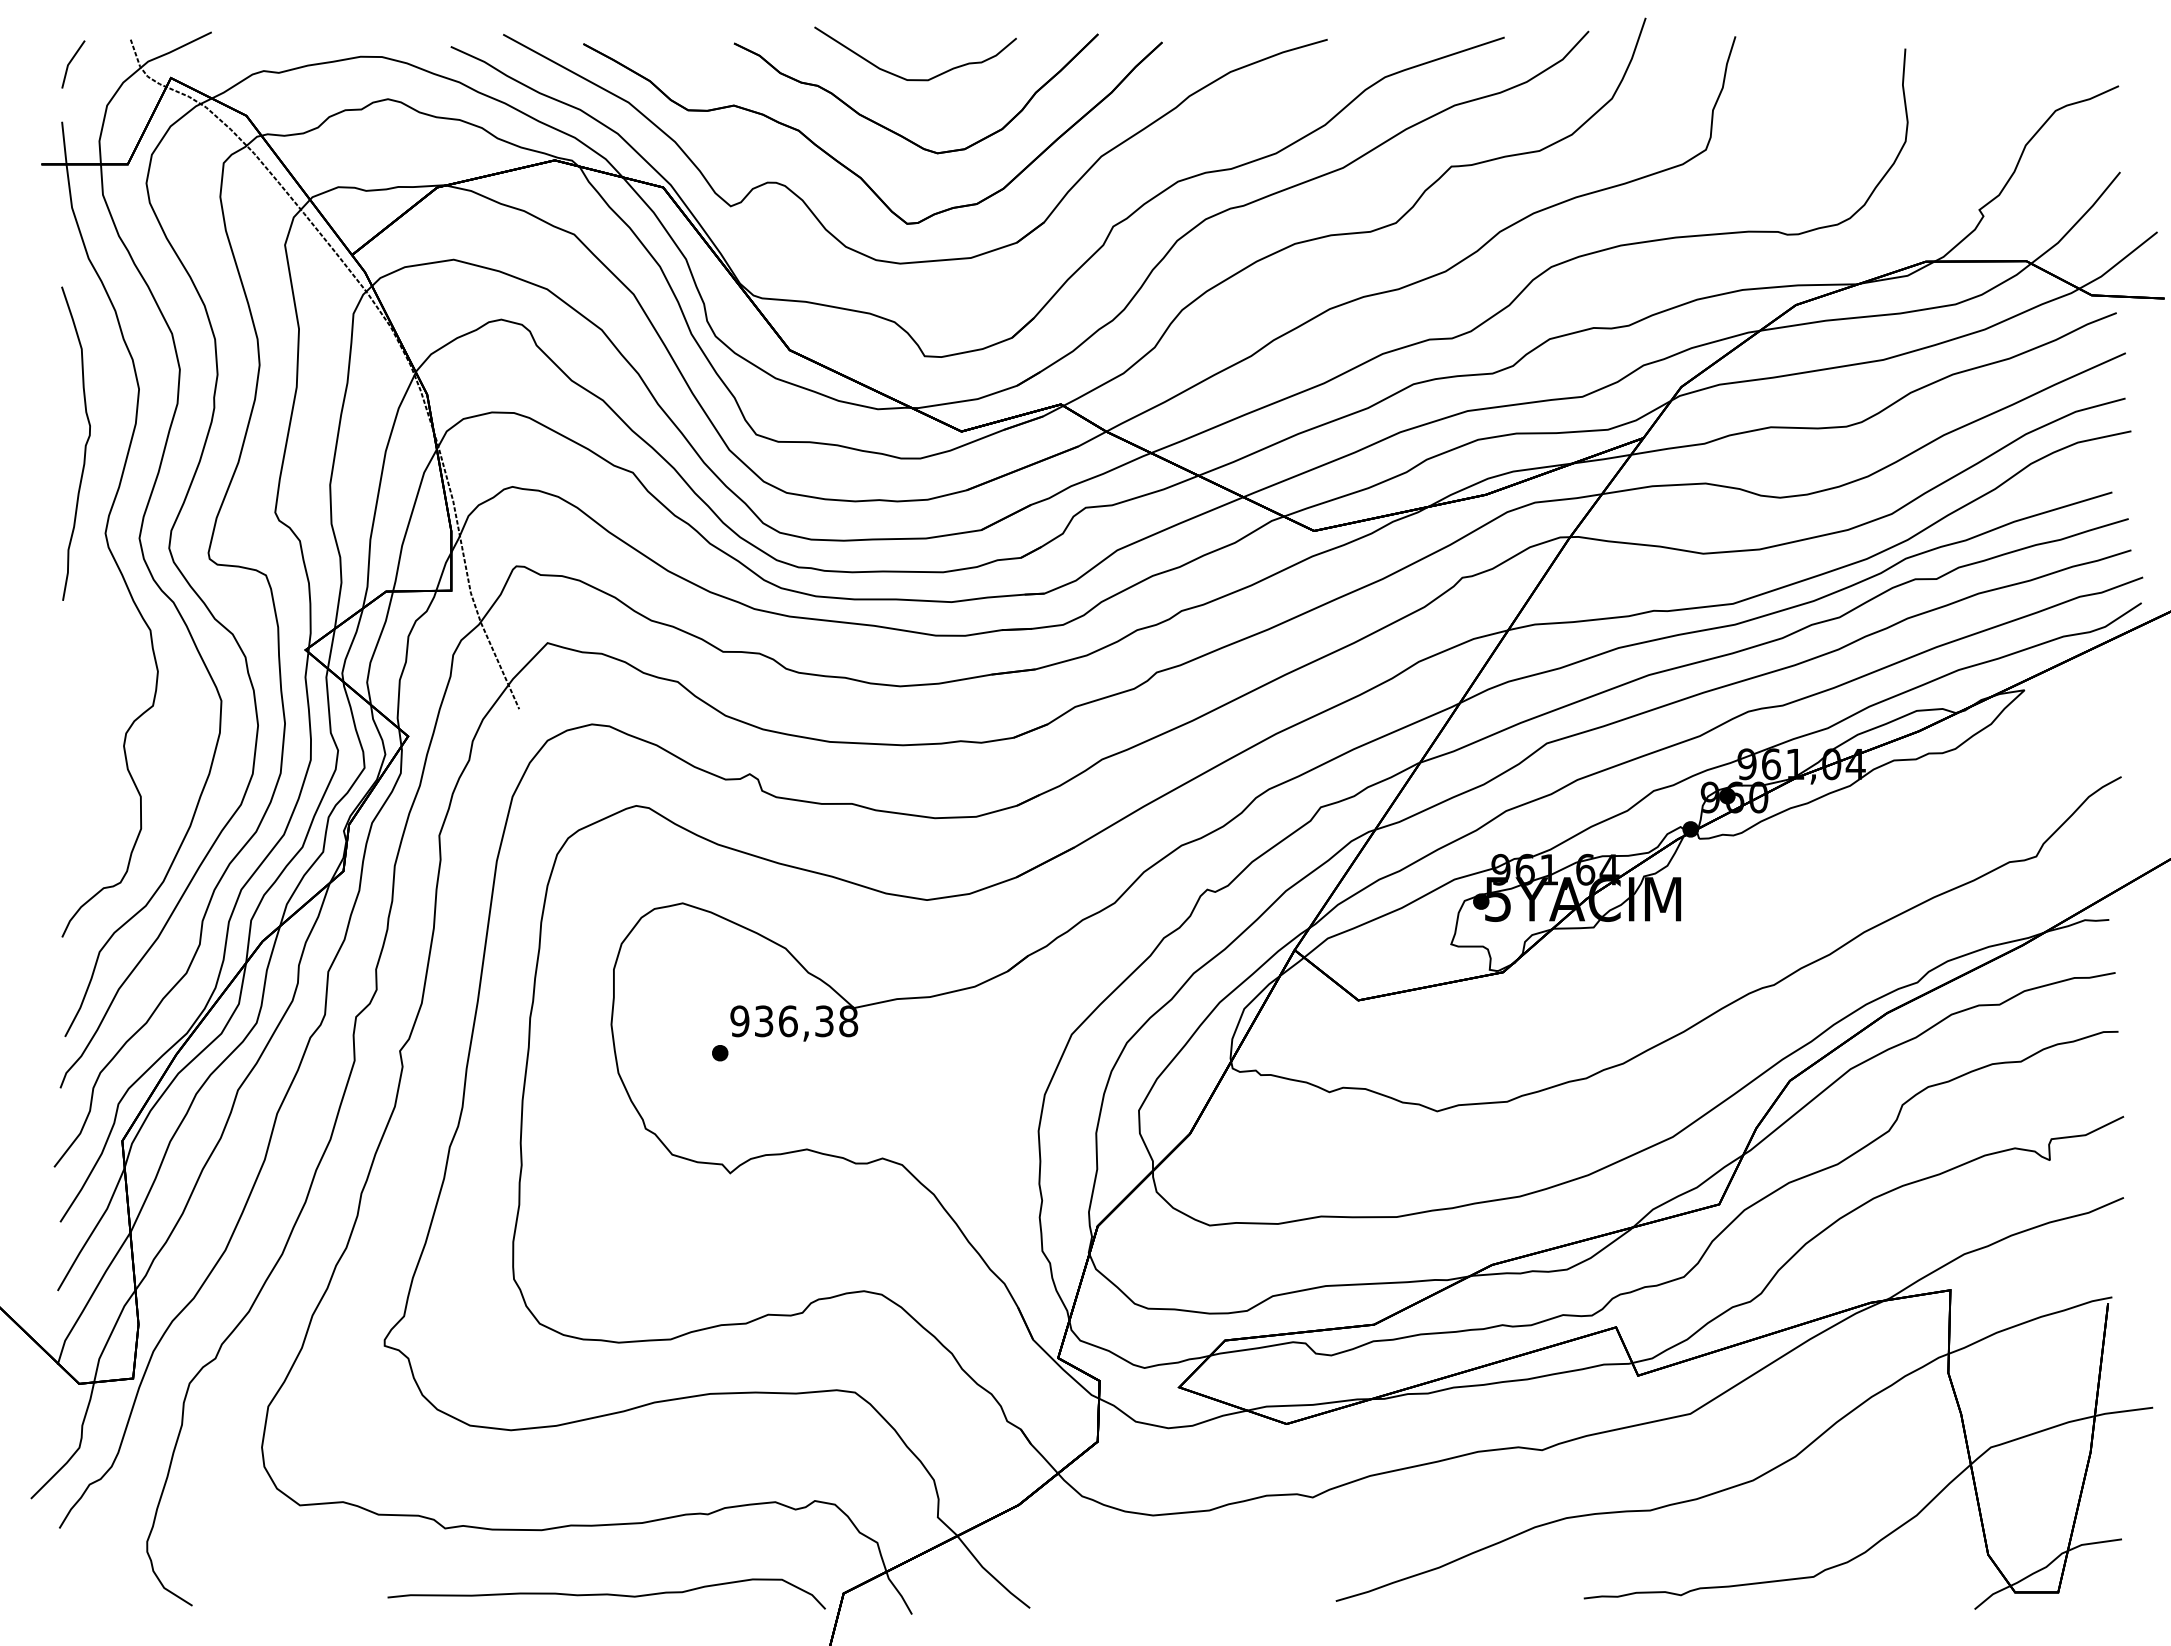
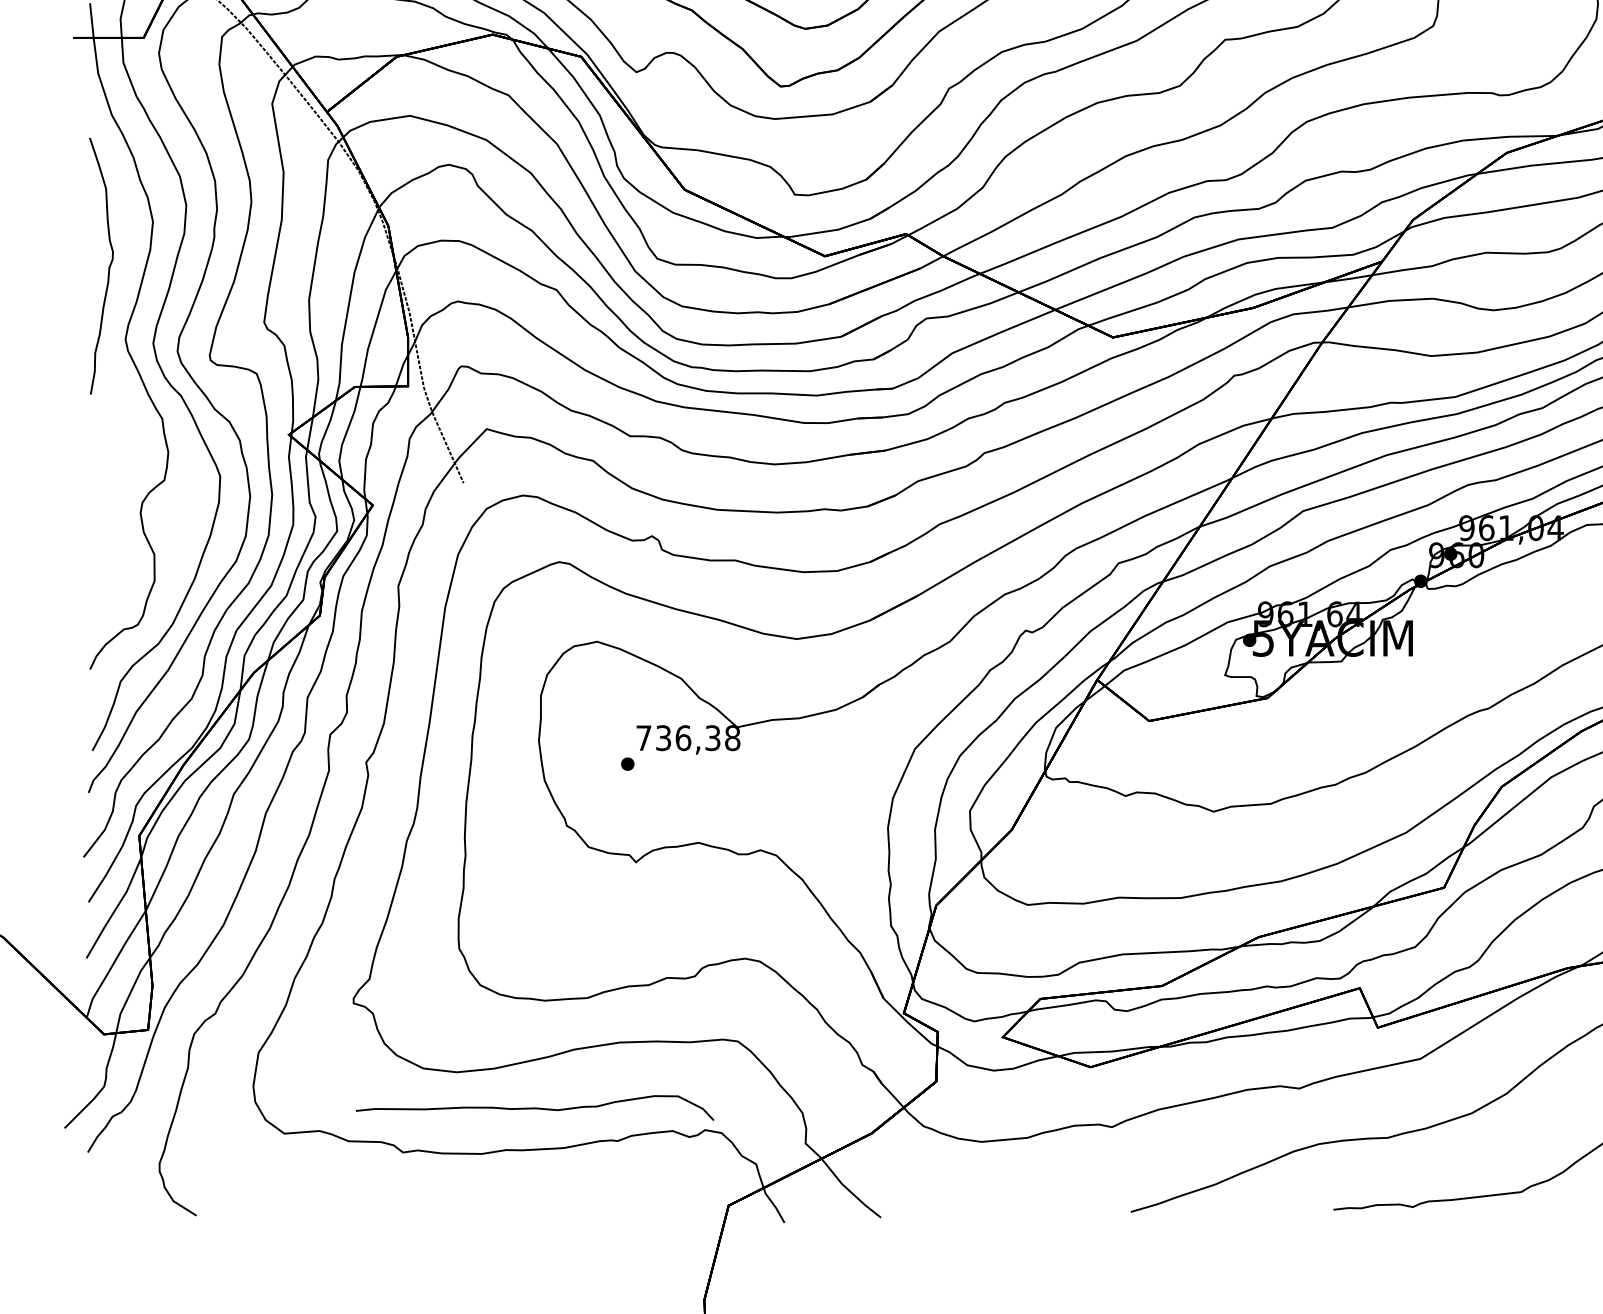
text: (739, 1021) -> (643, 738), 936,38 -> 736,38
curve: (606, 1593) -> (534, 1107), moved

